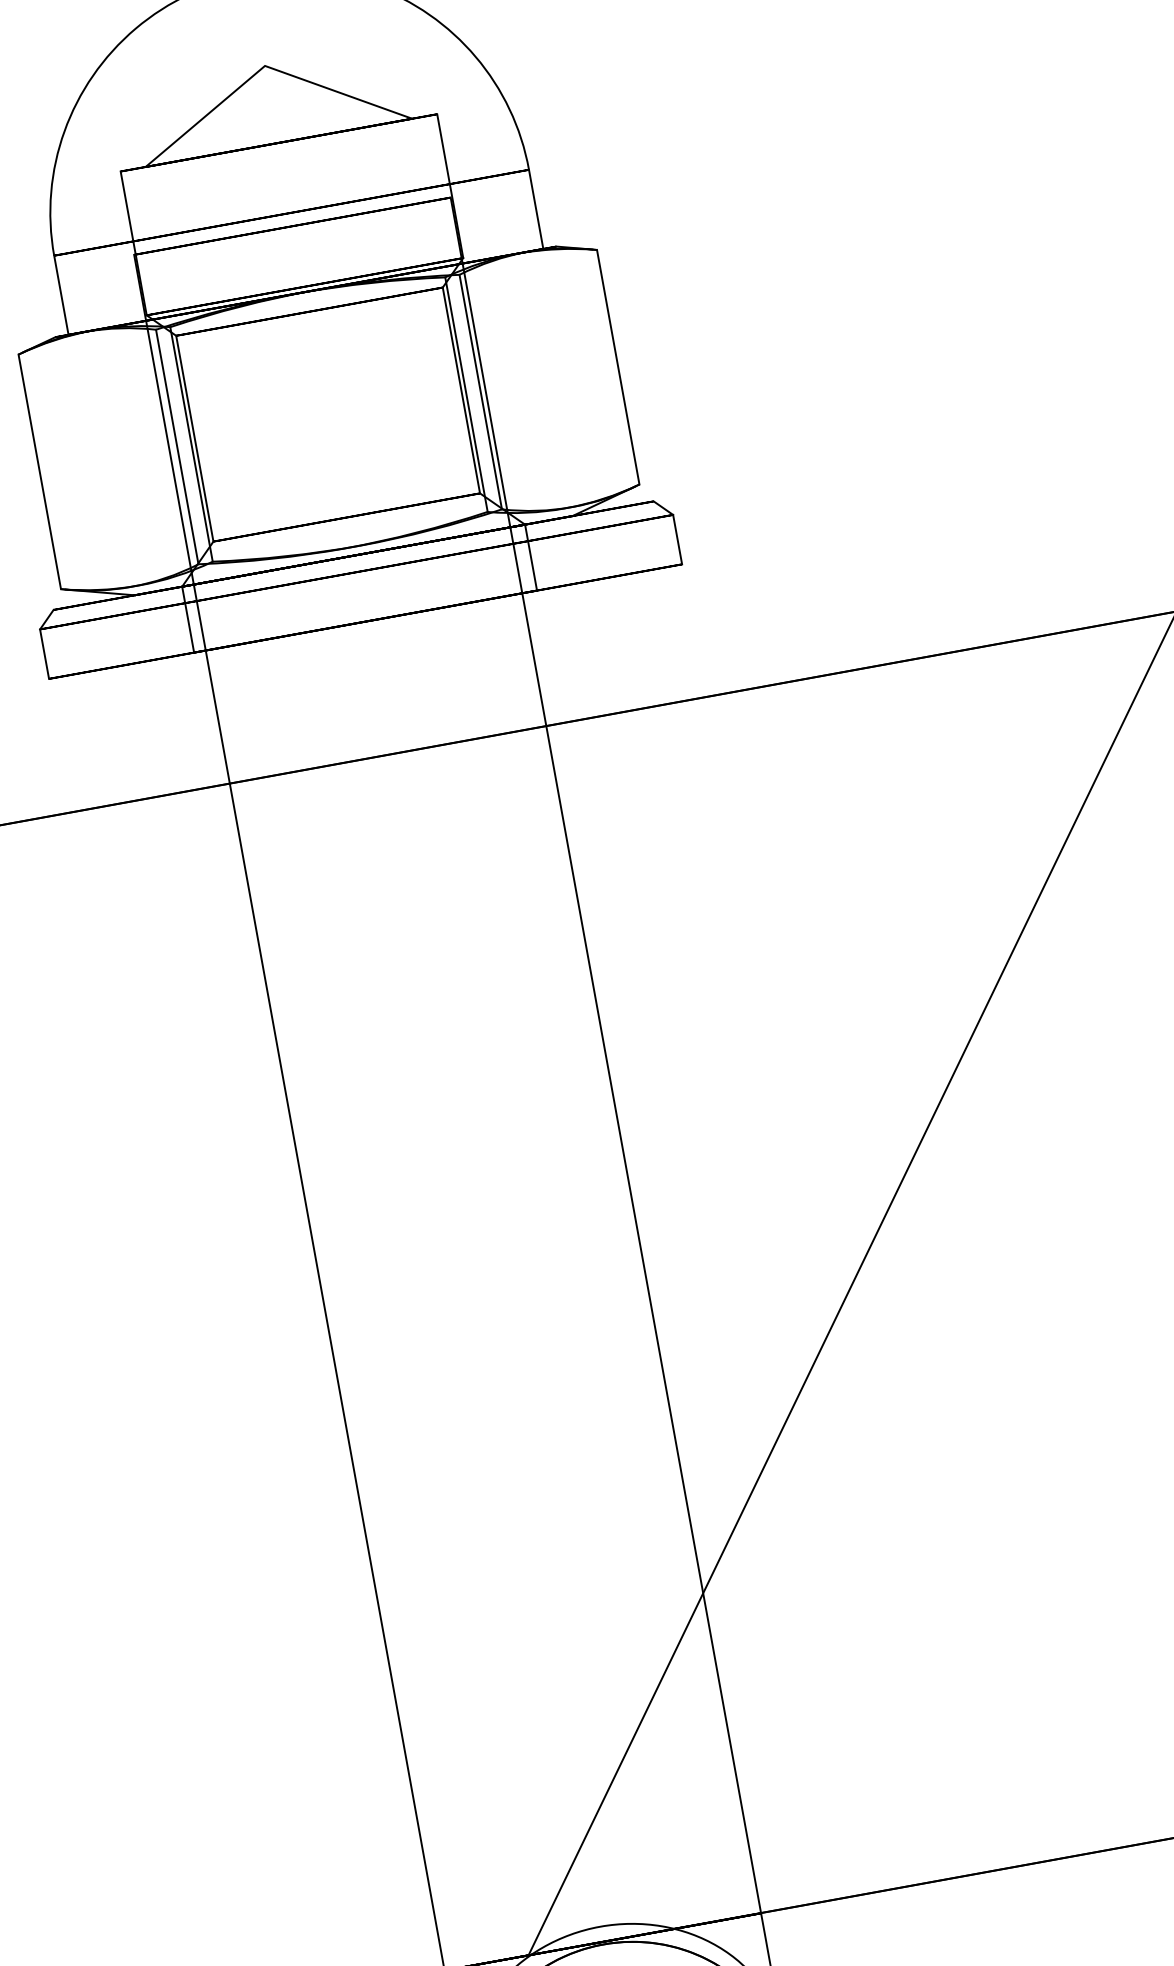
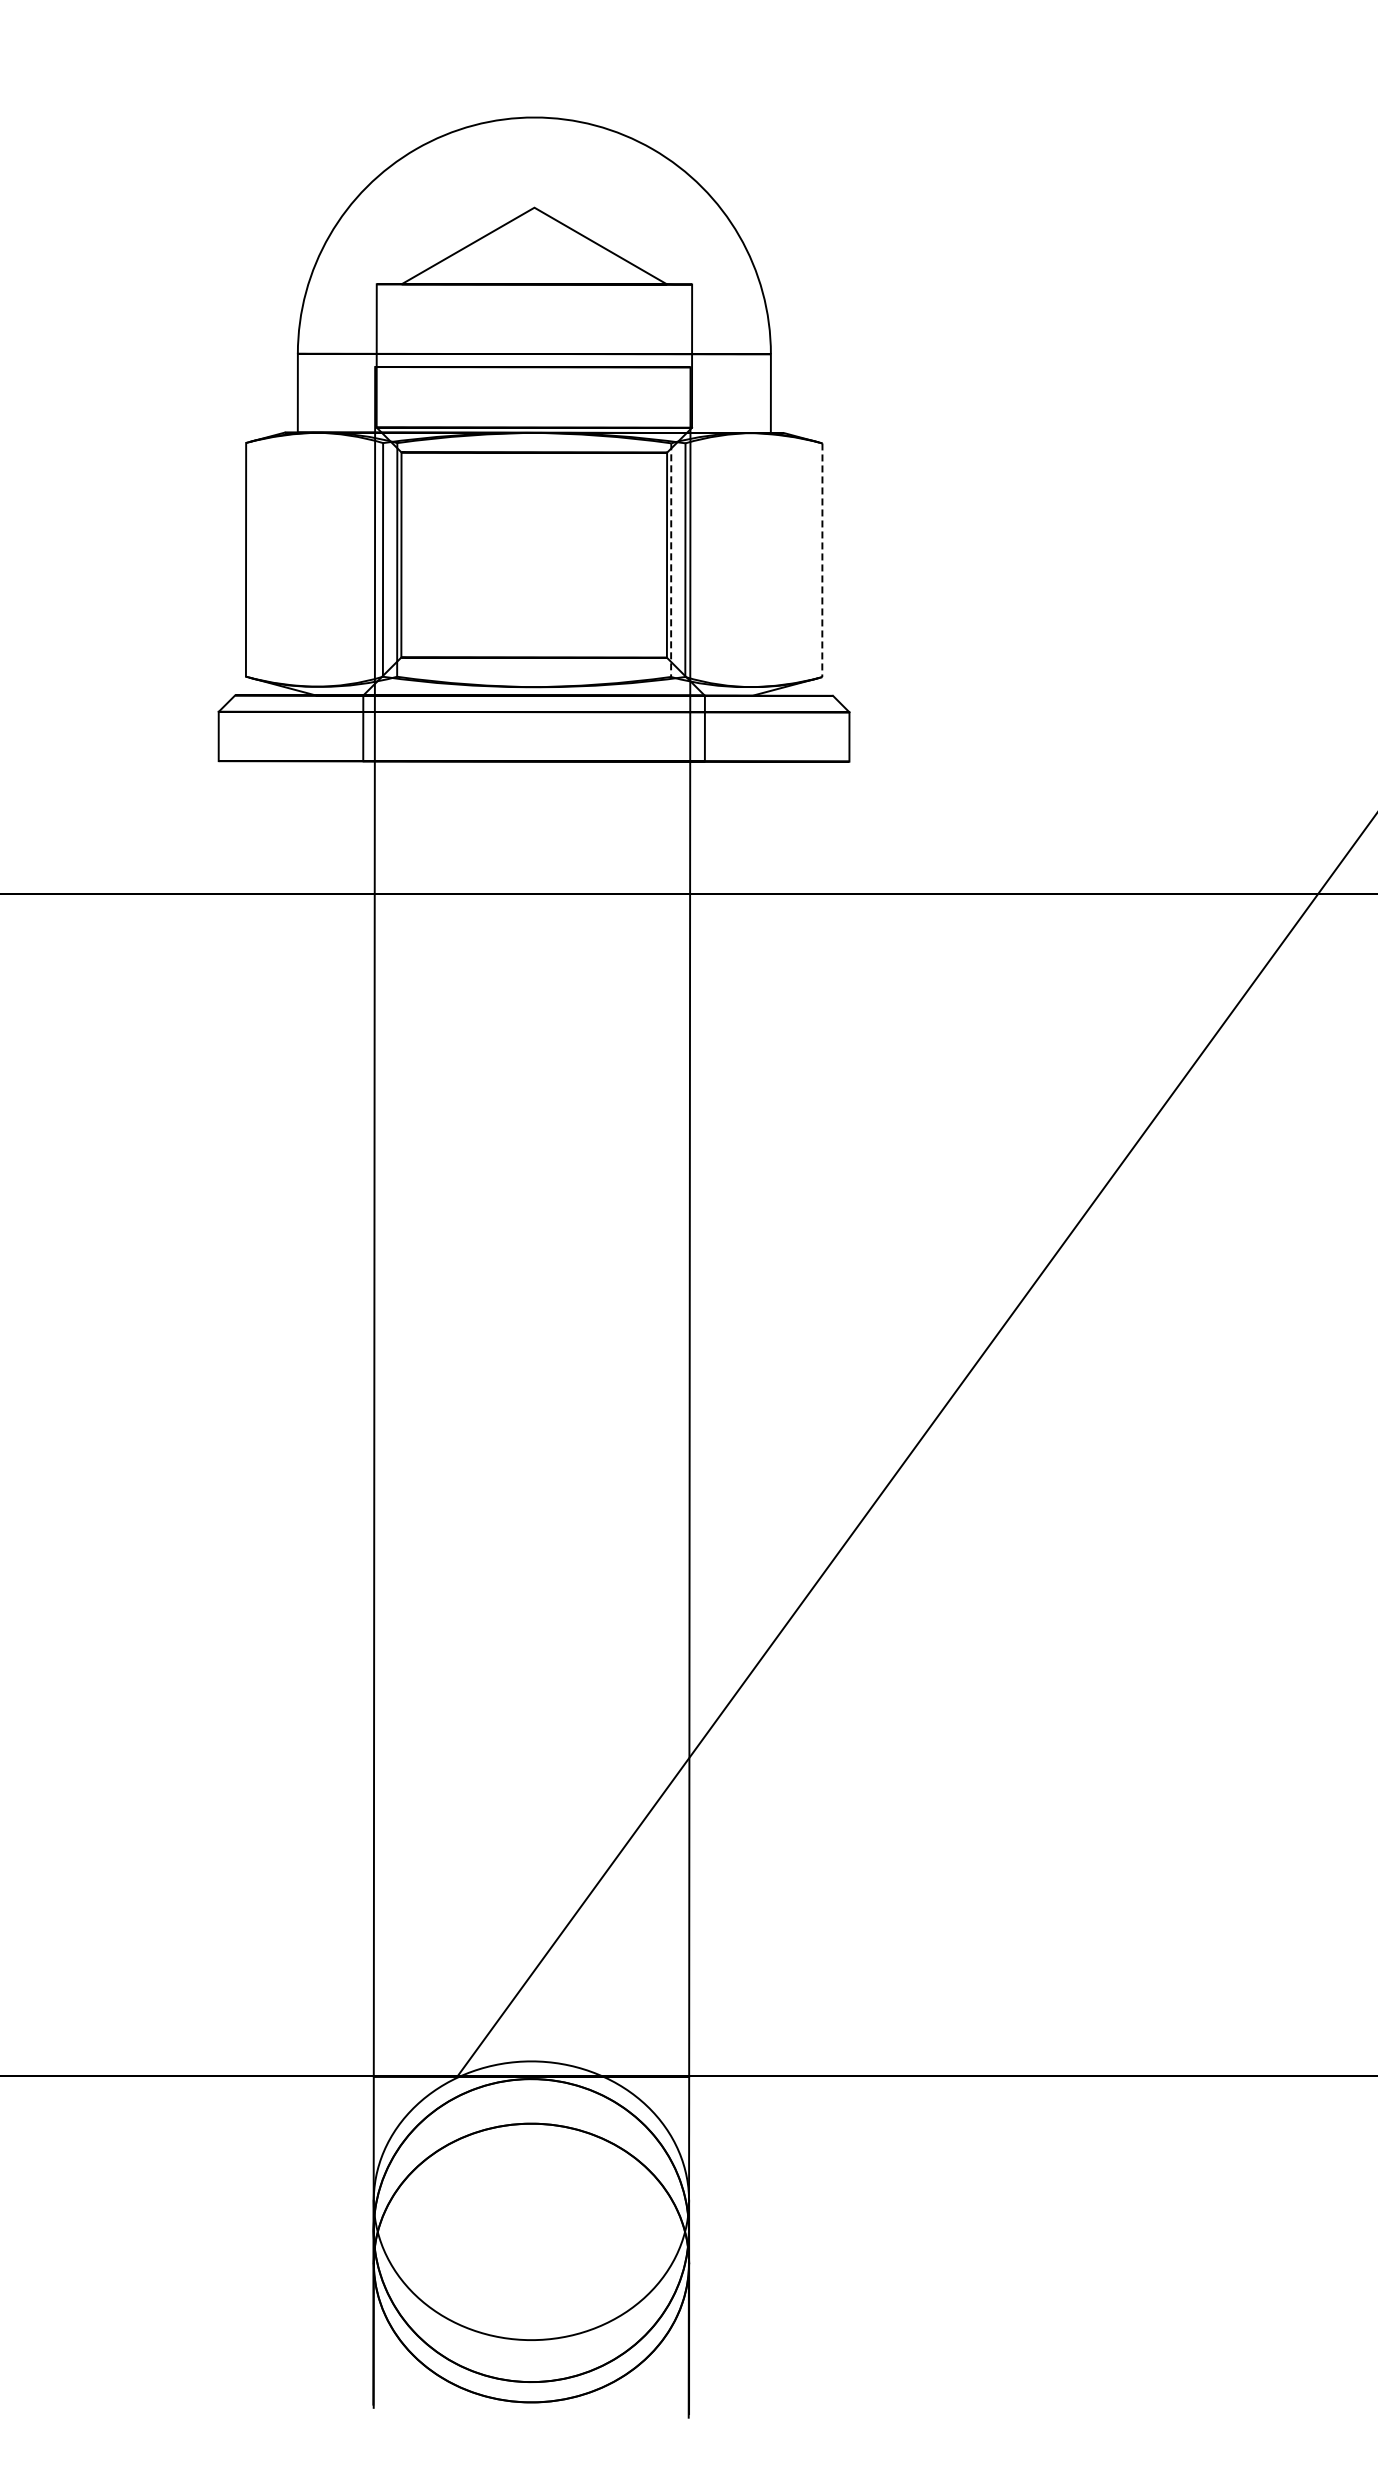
line: (618, 367) -> (822, 560), solid -> dashed
line: (466, 394) -> (671, 560), solid -> dashed

